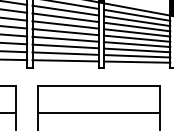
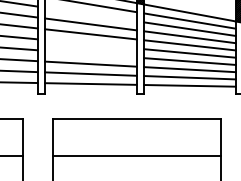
line: (65, 10) -> (90, 14), removed
line: (65, 32) -> (90, 44), removed
line: (65, 38) -> (90, 53), removed

